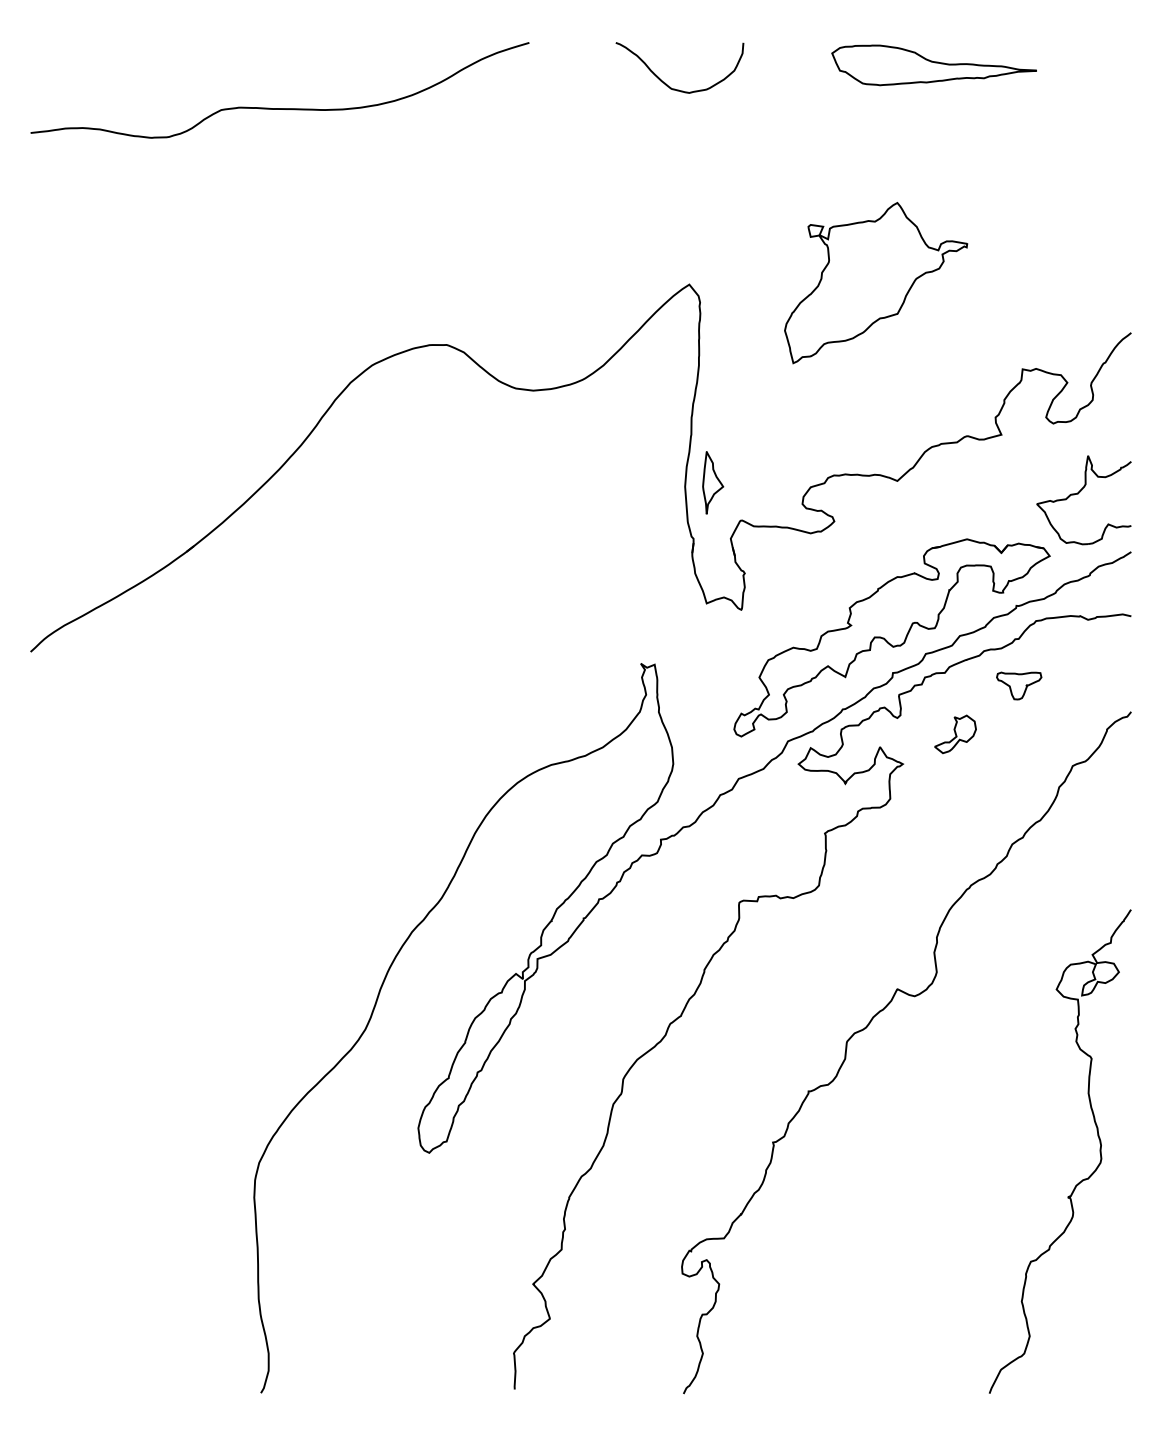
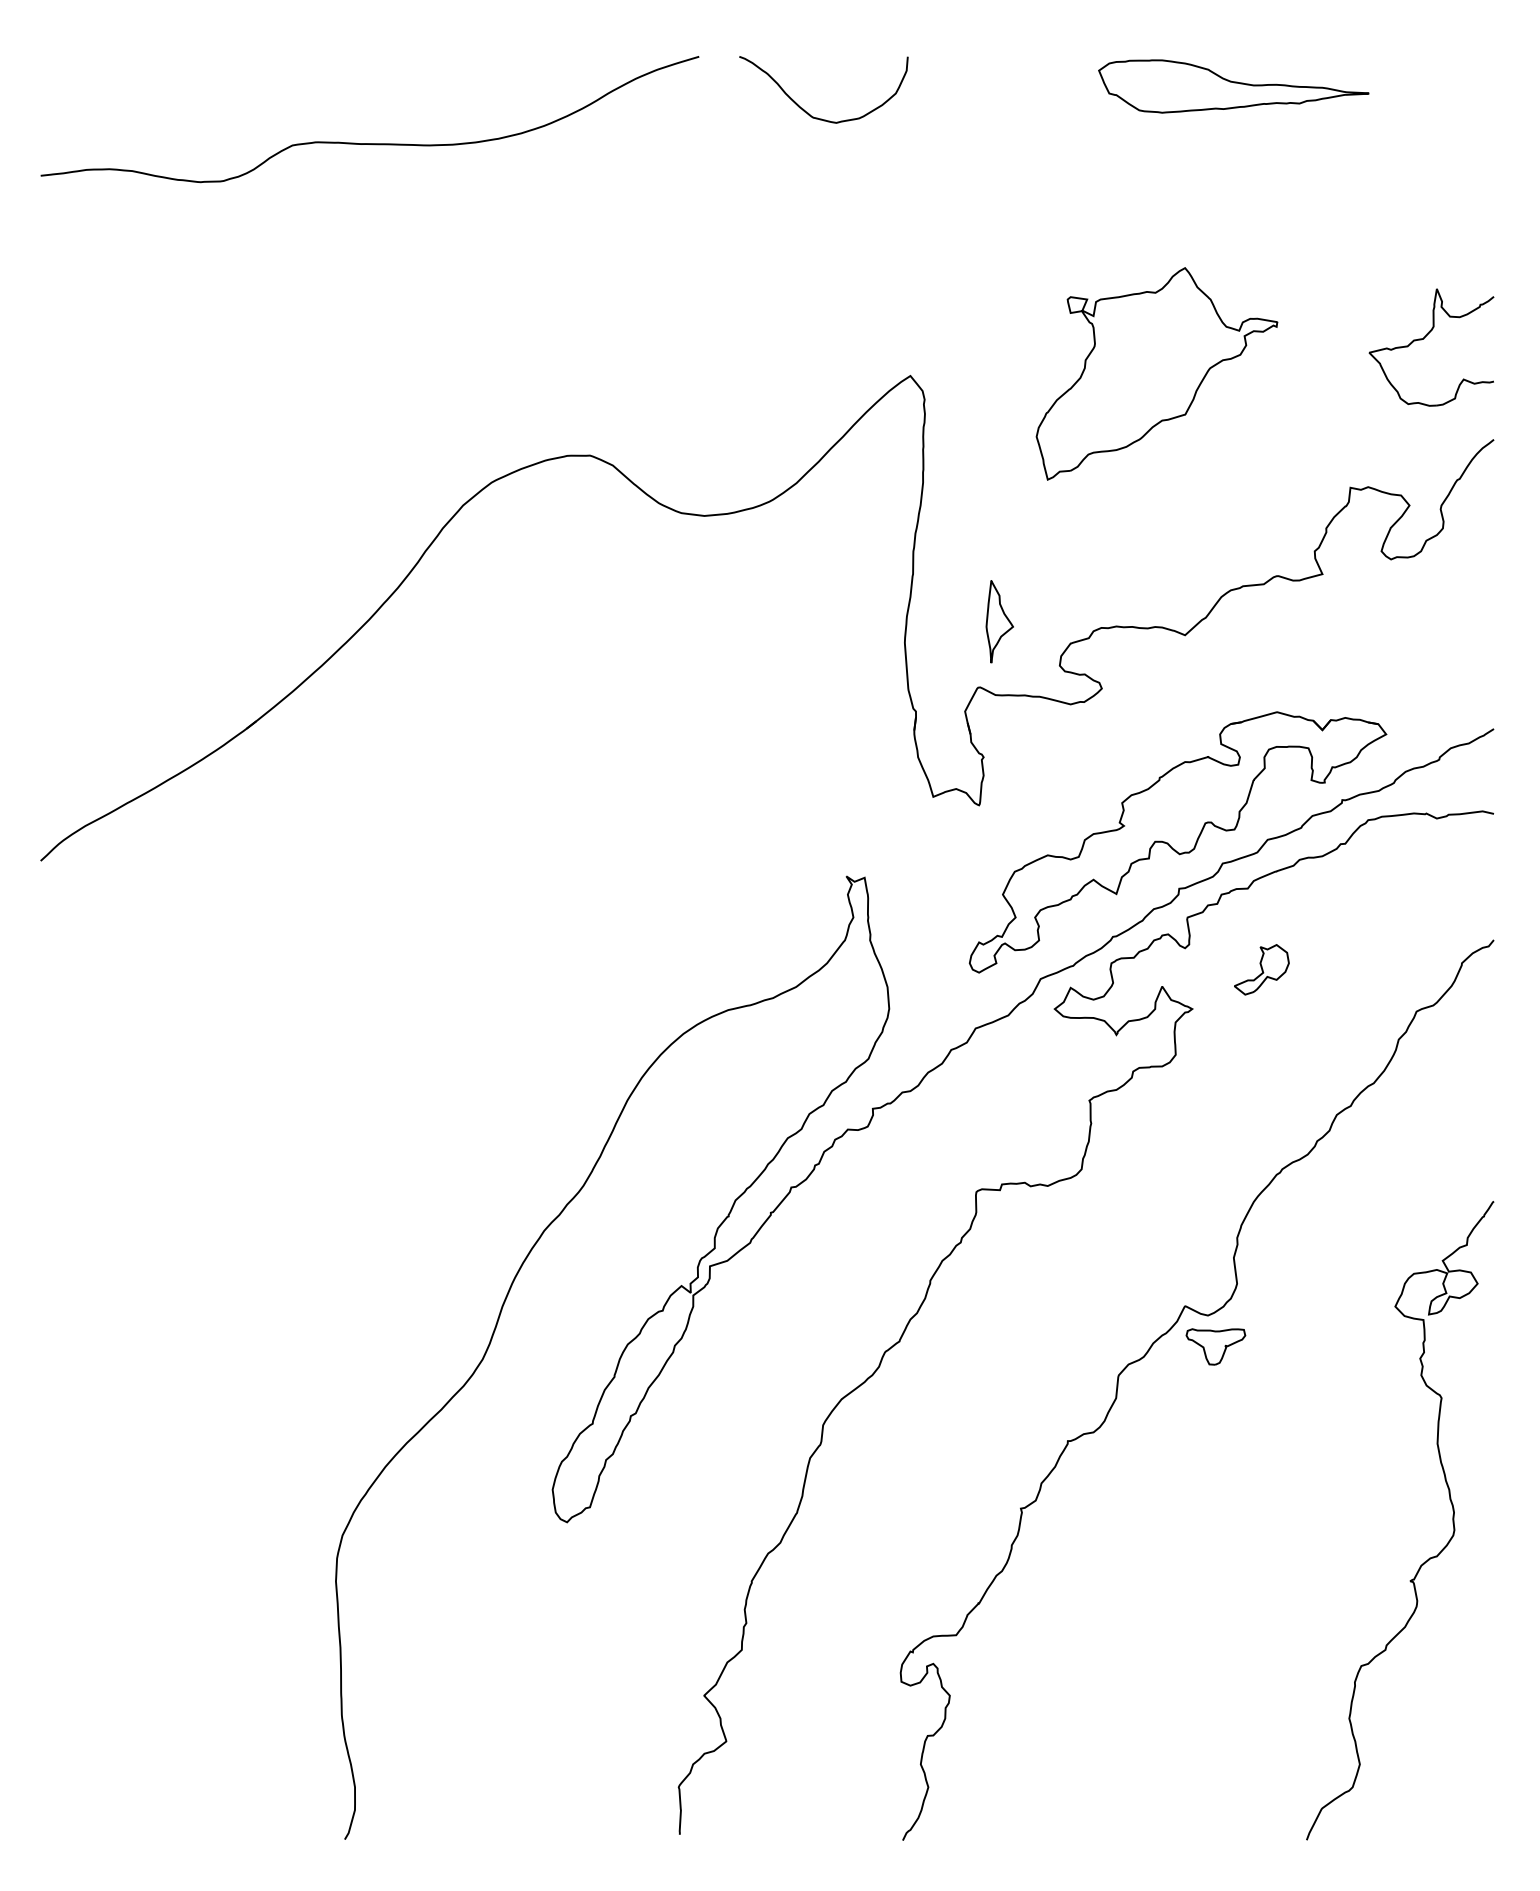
curve: (668, 85) -> (808, 112), moved
part: (712, 482) -> (999, 621), moved
part: (1077, 494) -> (1423, 339), moved
part: (1018, 685) -> (1215, 1346), moved

